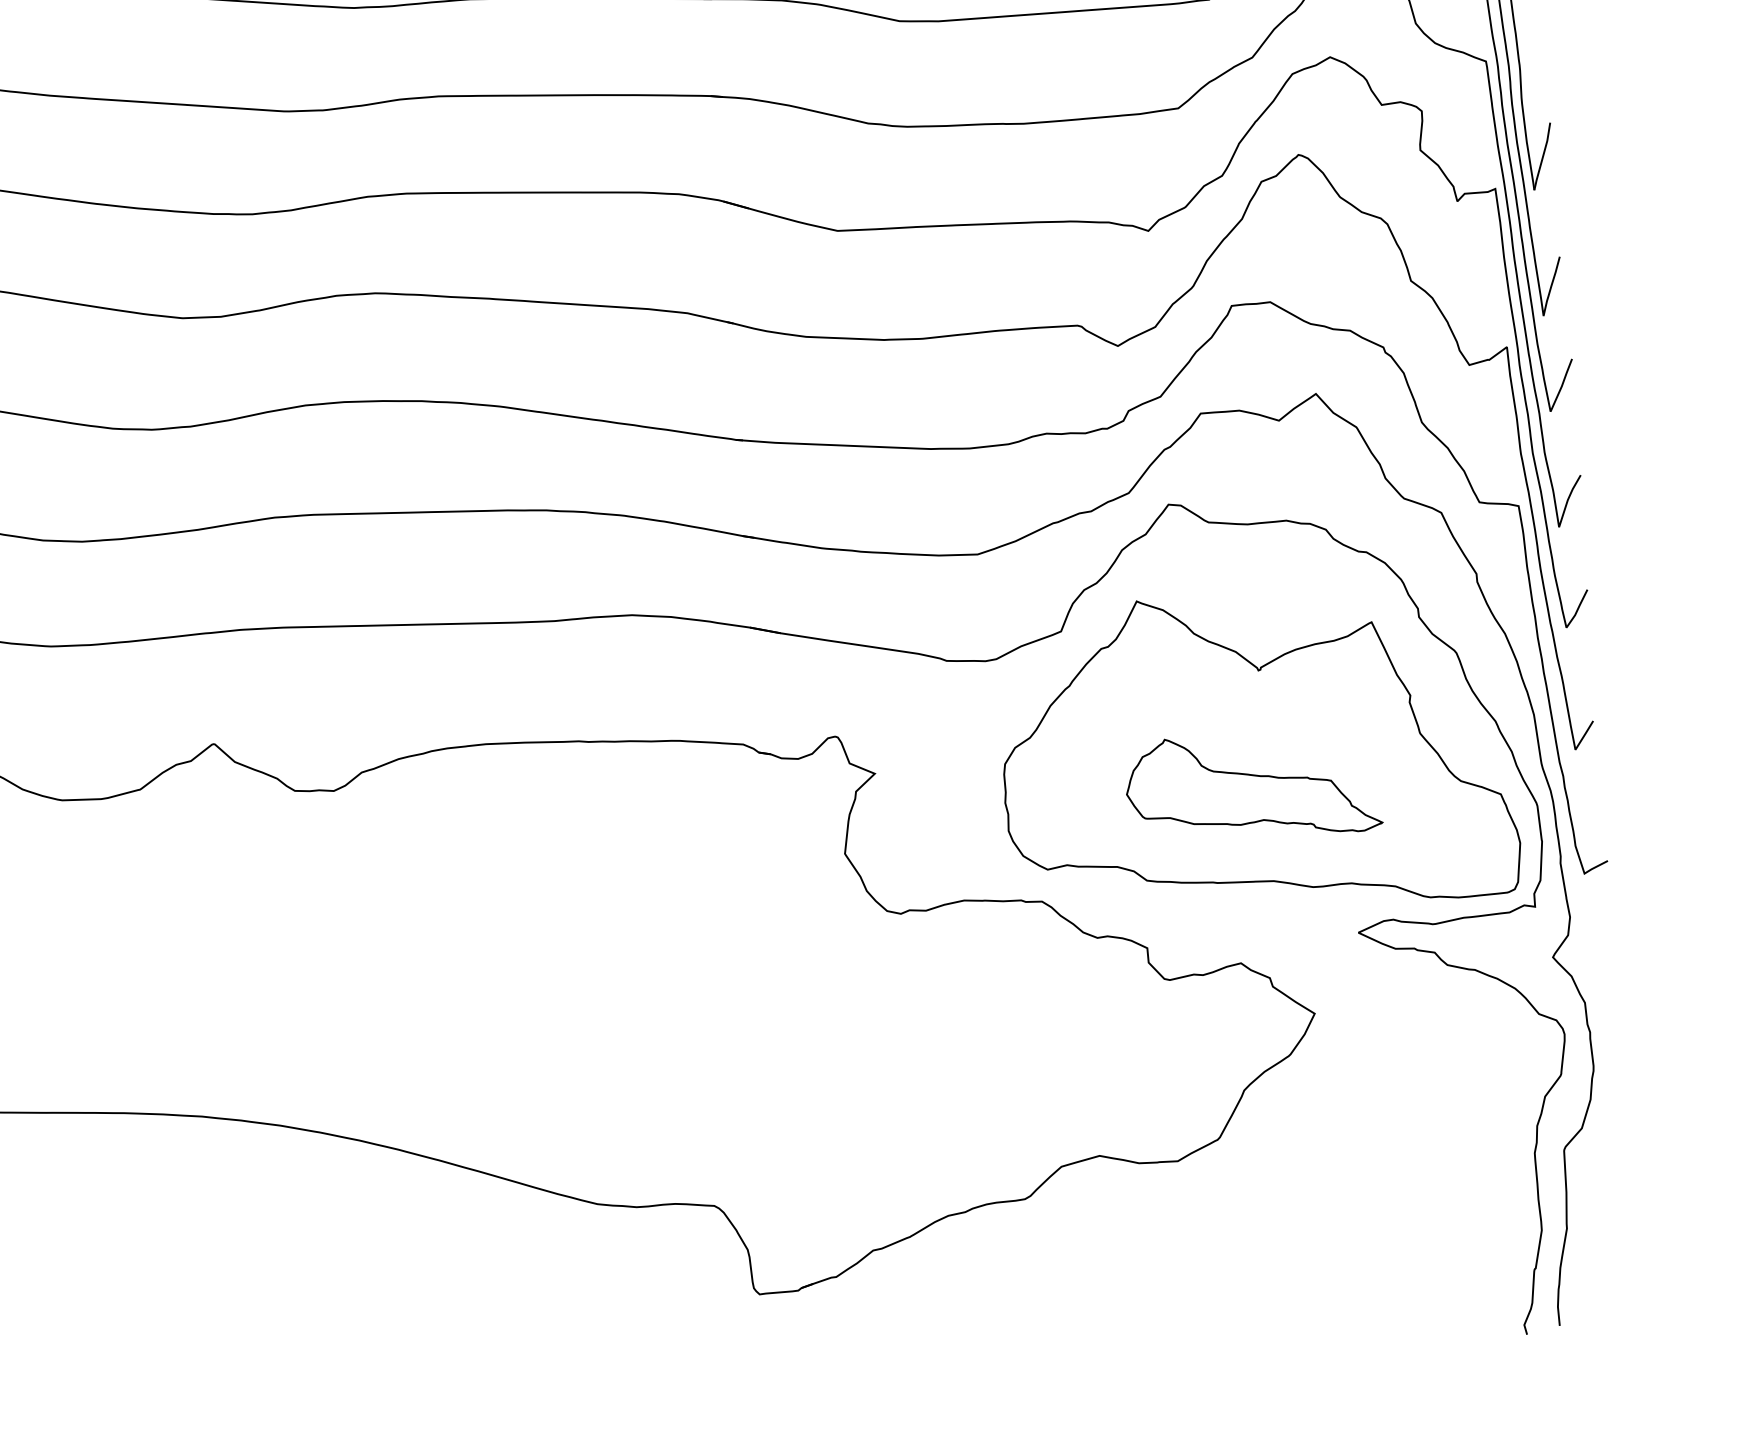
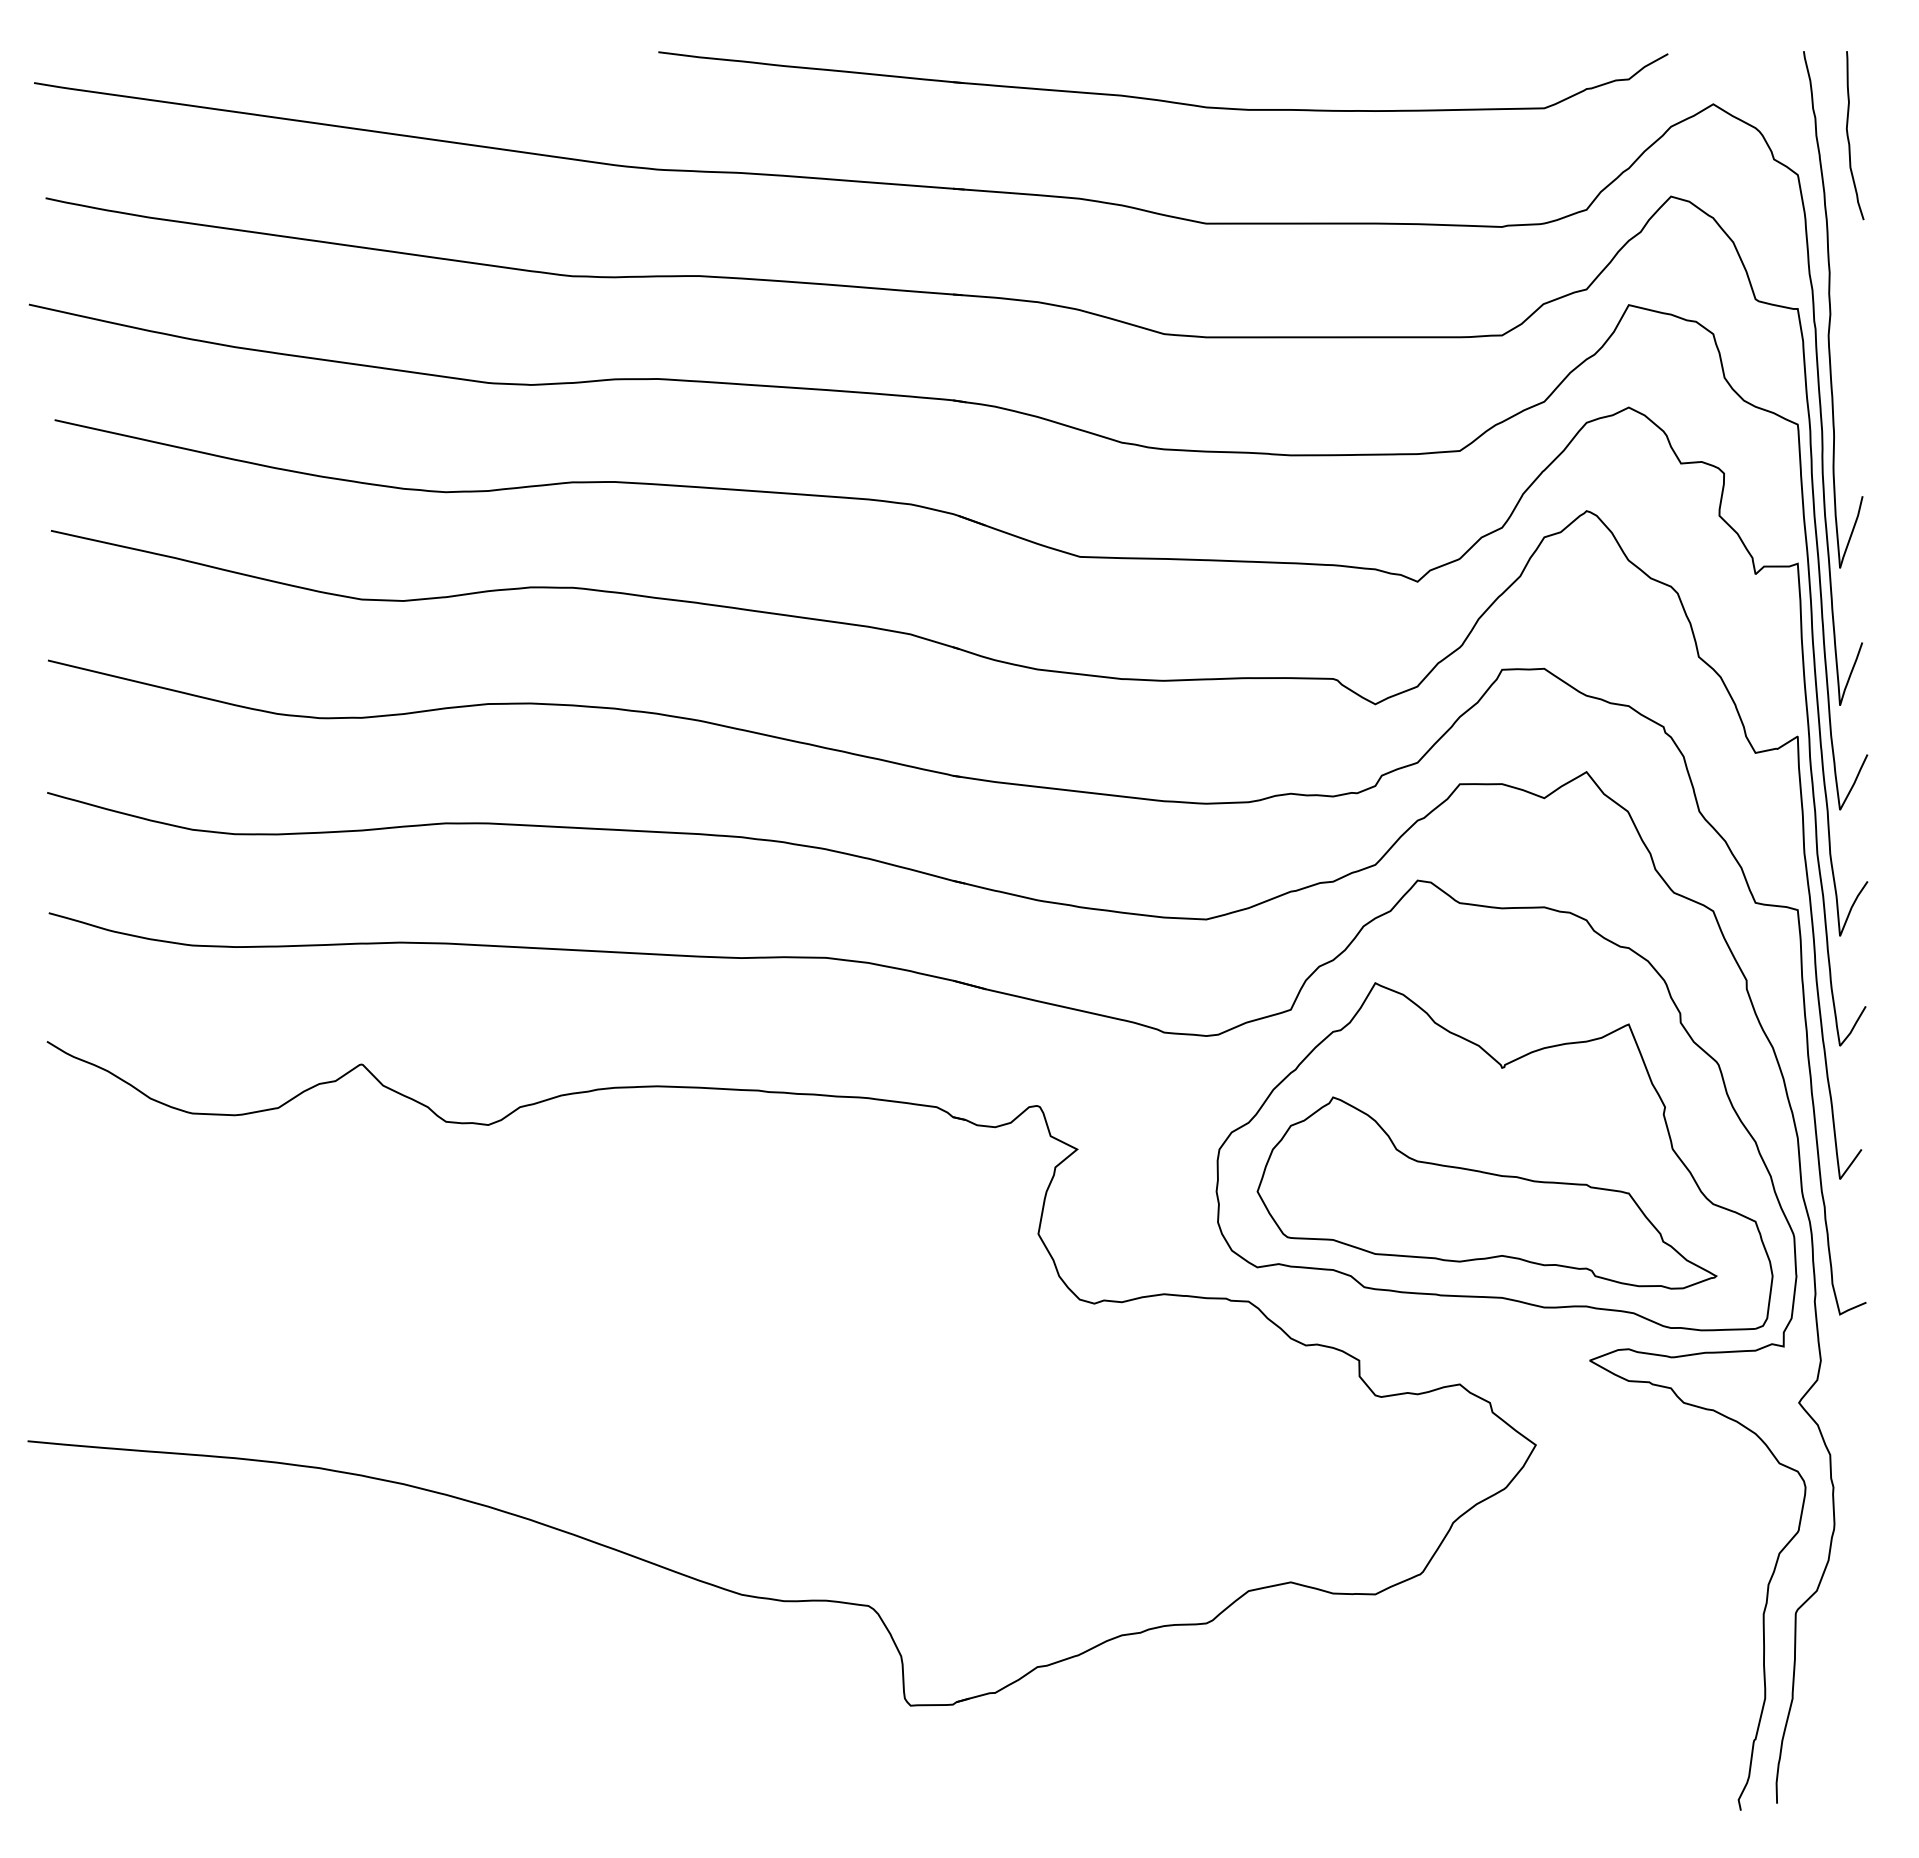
part: (1252, 785) -> (1486, 1192), size x1.67

